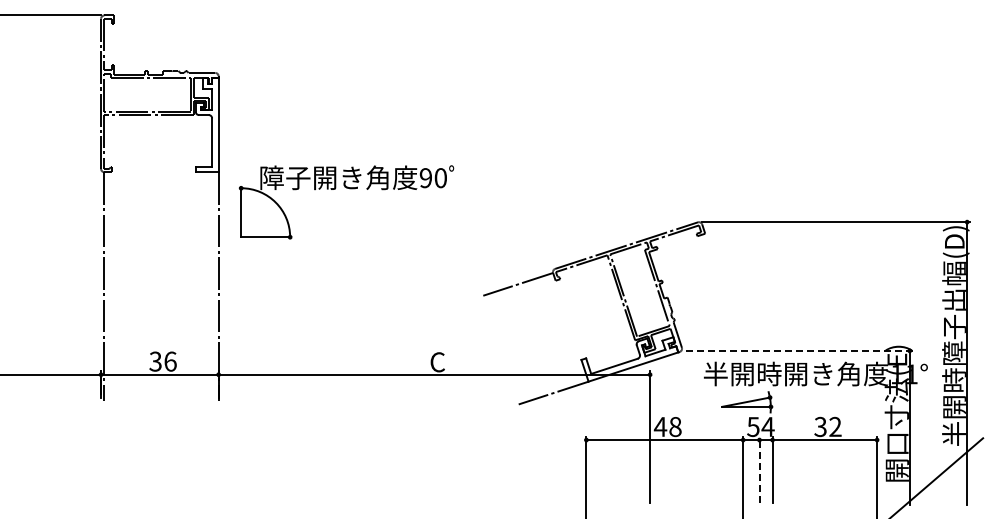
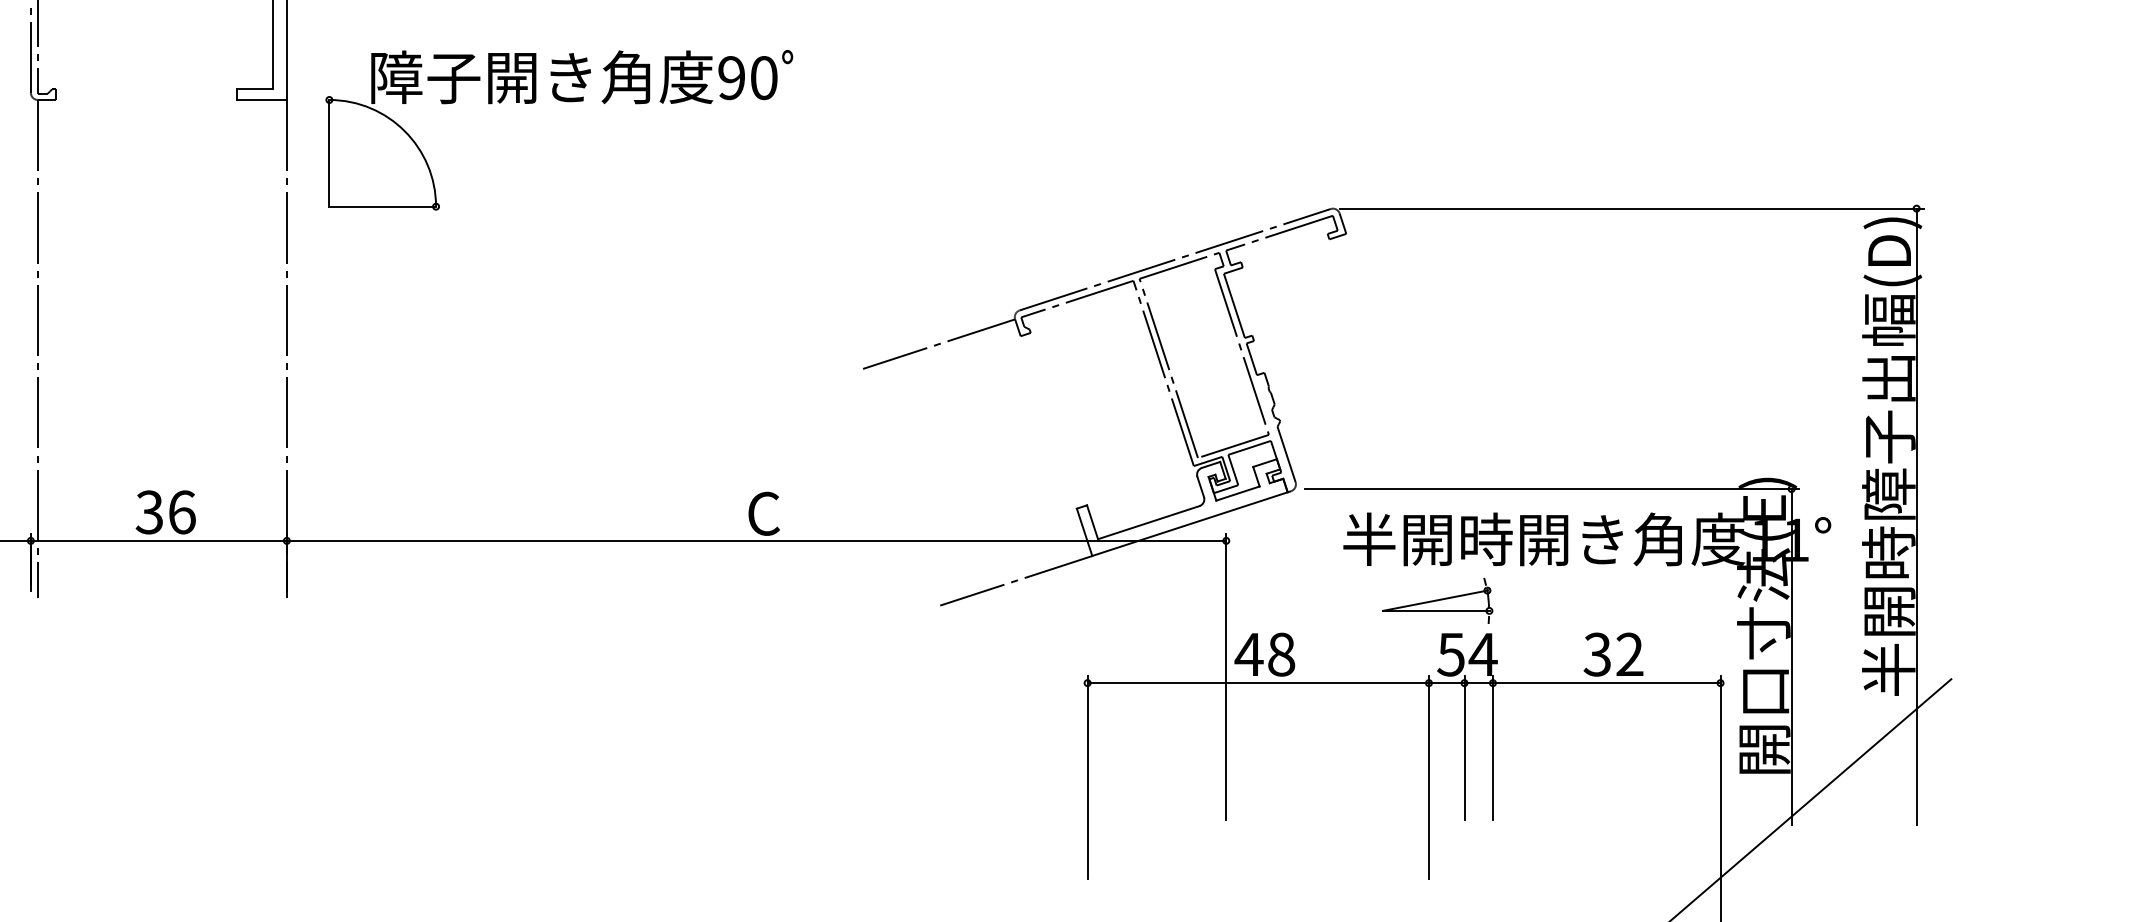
part: (349, 189) -> (565, 102), moved
line: (800, 350) -> (1553, 488), dashed -> solid
line: (759, 469) -> (1464, 747), dashed -> solid

